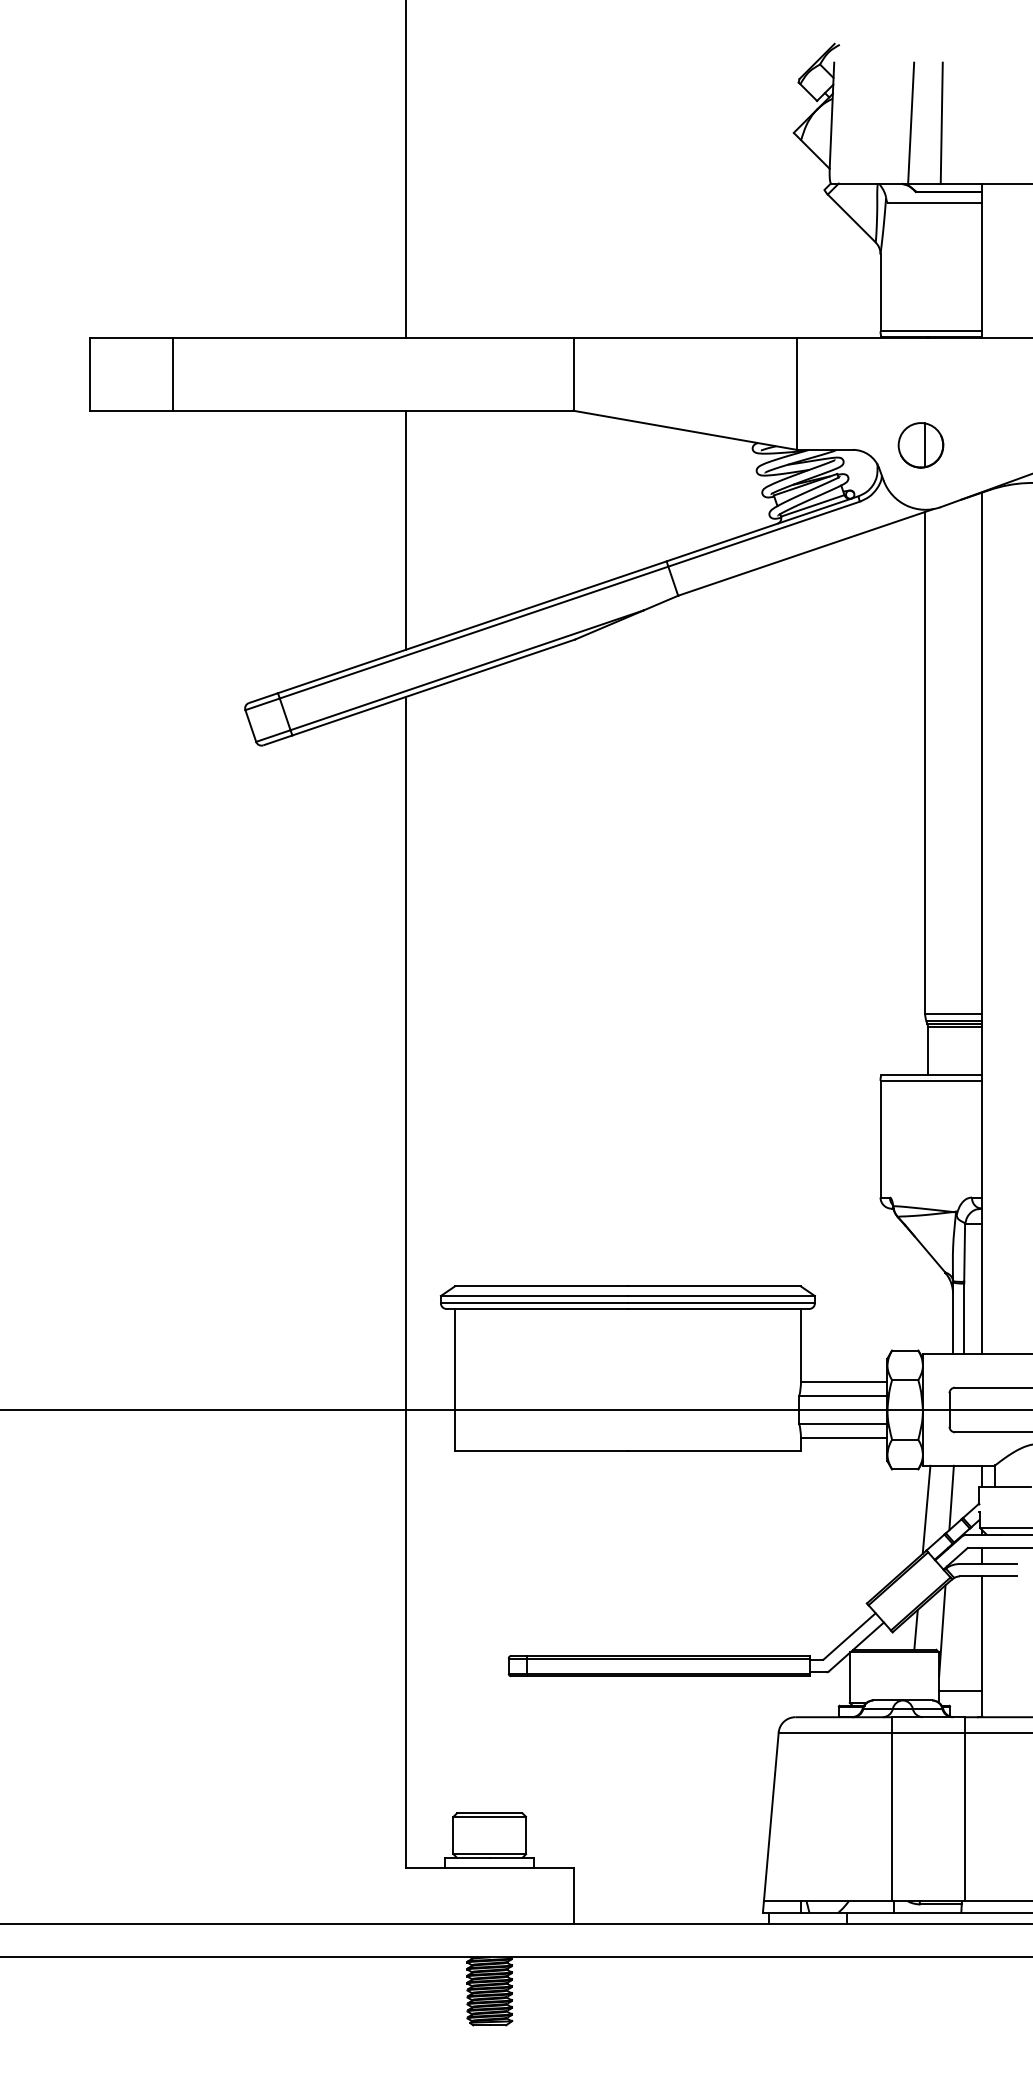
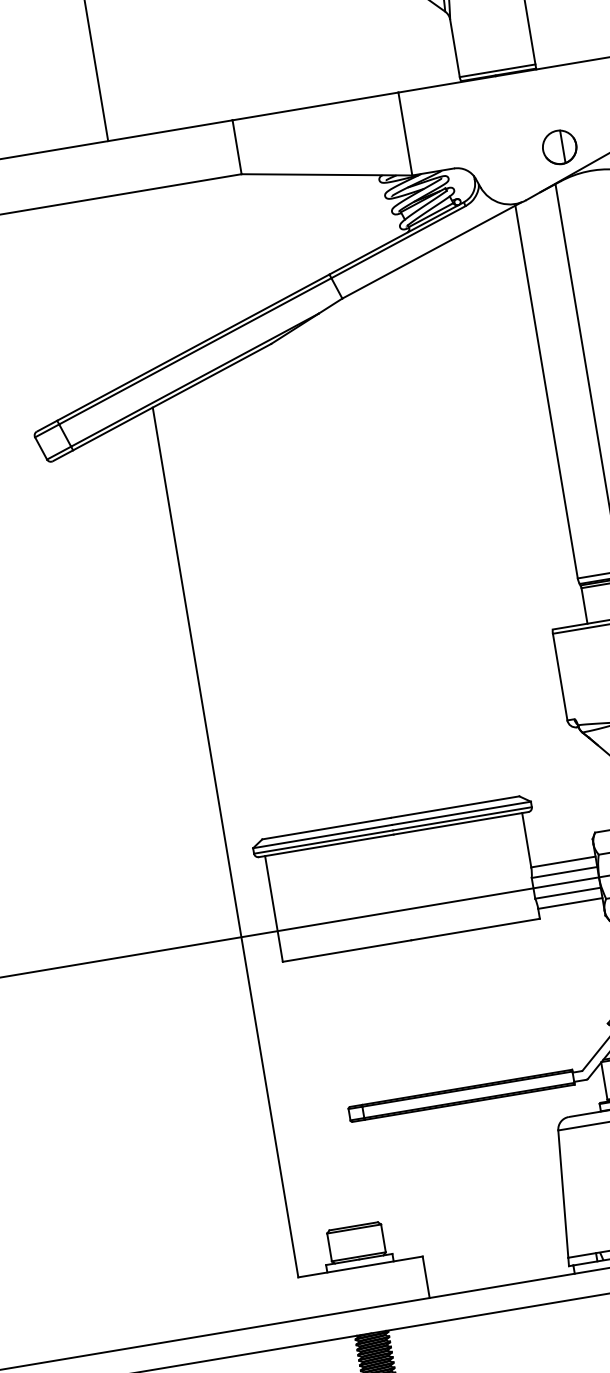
part: (920, 445) -> (559, 147), moved
line: (406, 529) -> (132, 283), removed

